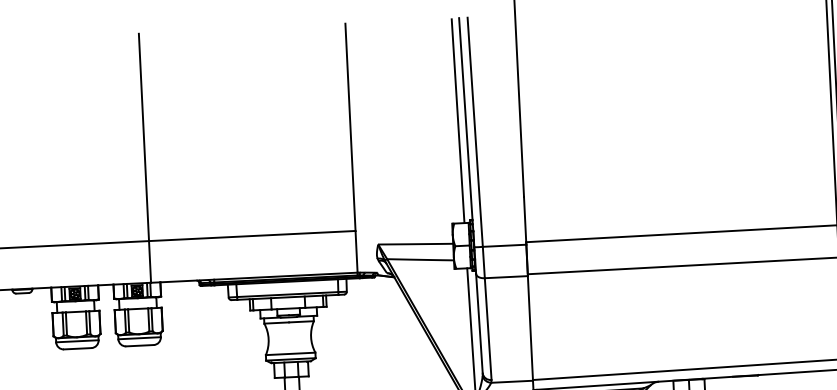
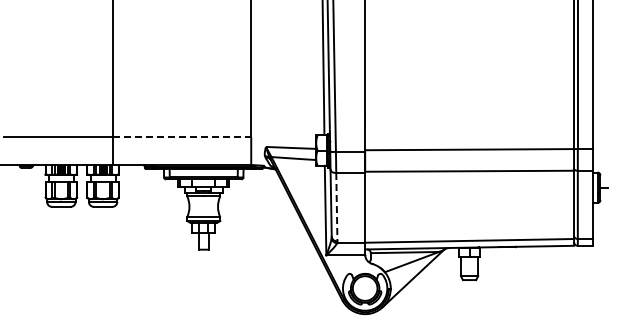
line: (253, 236) -> (182, 137), solid -> dashed
line: (487, 329) -> (336, 207), solid -> dashed

